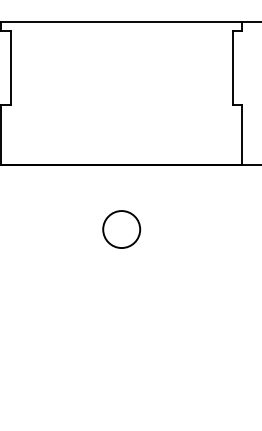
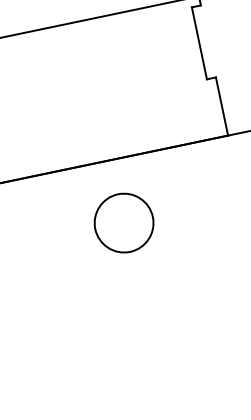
circle: (121, 229) -> (124, 223), size x1.6

